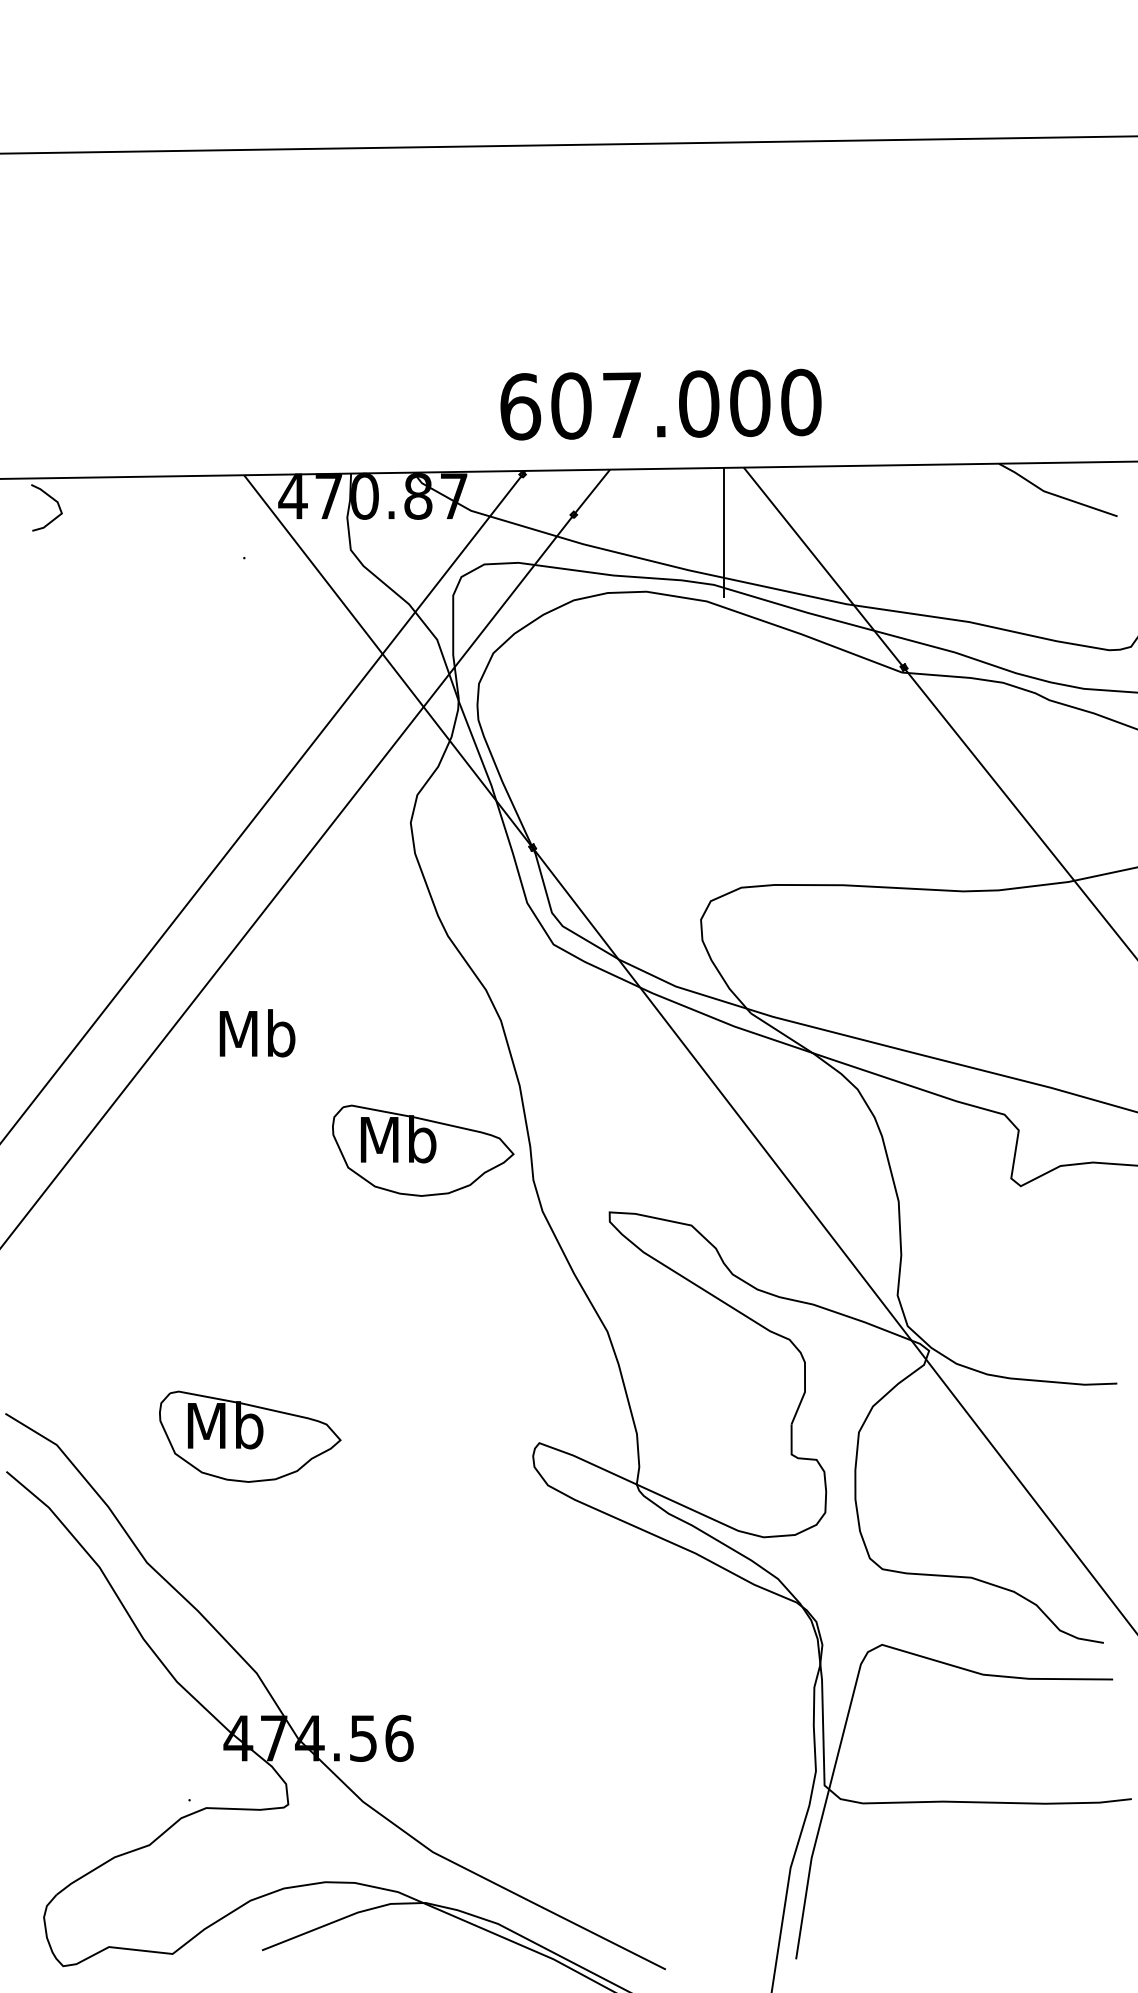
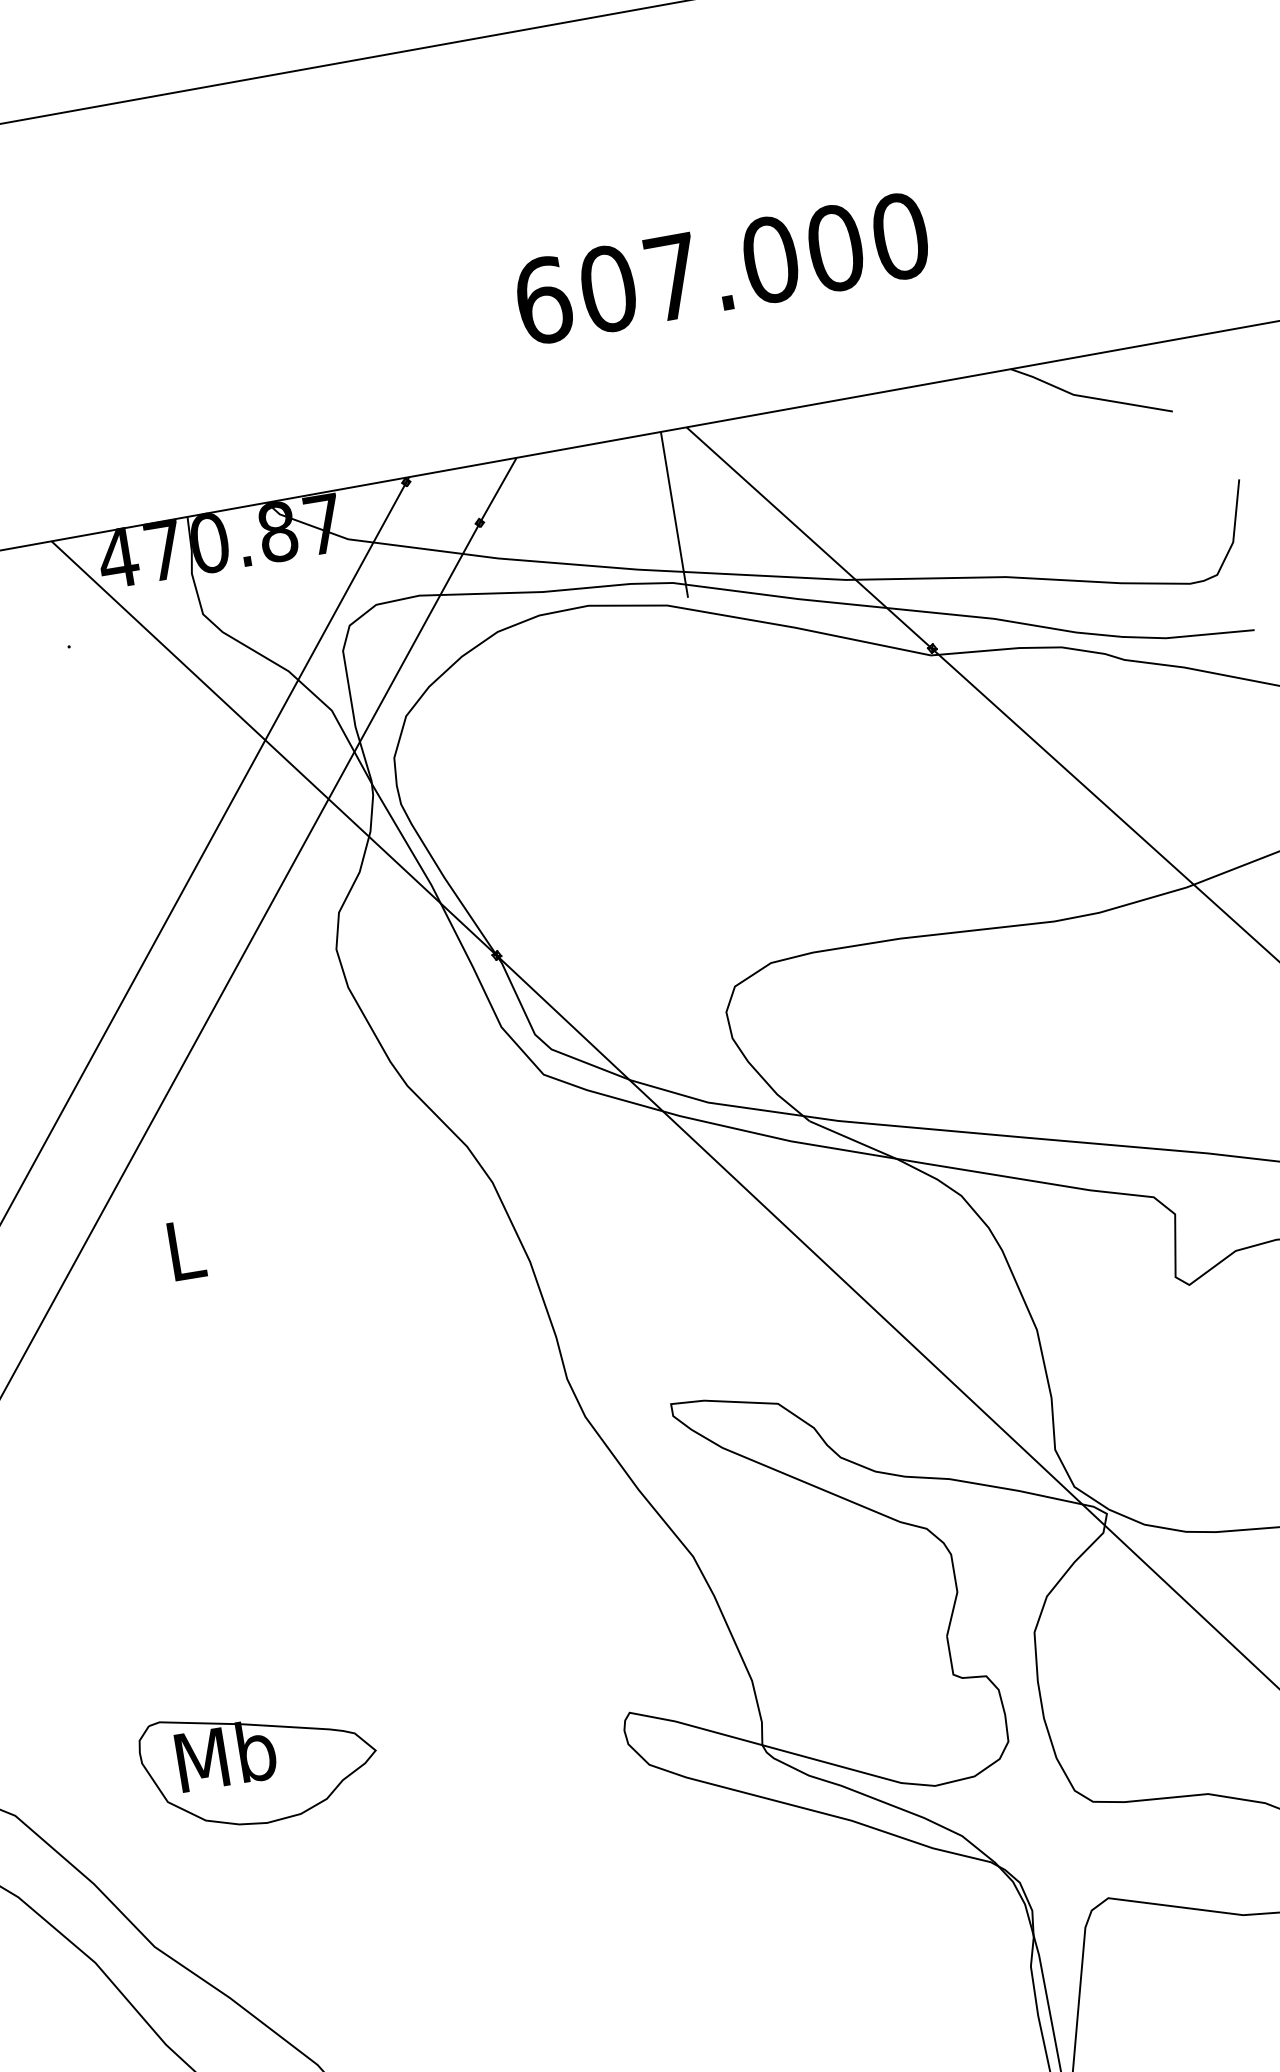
text: (660, 404) -> (721, 268), moved
text: (257, 1033) -> (185, 1249), Mb -> L
part: (423, 1150) -> (420, 1364), removed

